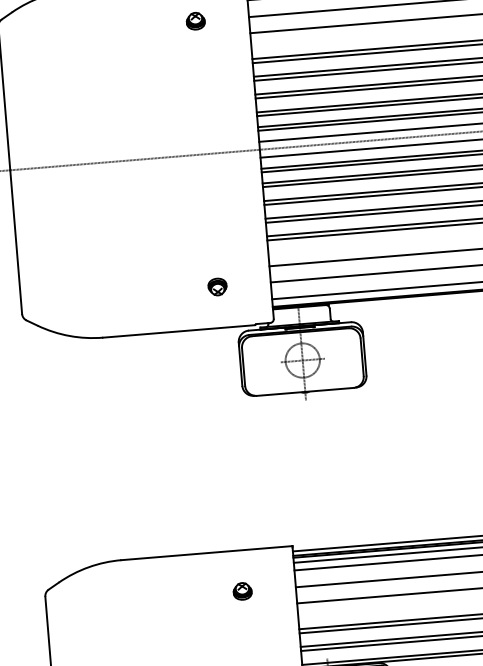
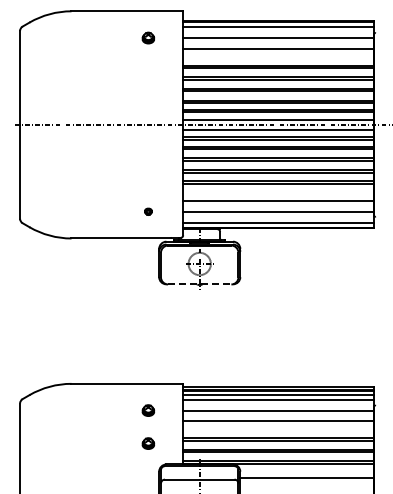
part: (217, 286) -> (148, 211), size x0.6
line: (304, 391) -> (199, 284), solid -> dashed
part: (246, 641) -> (148, 443), added

